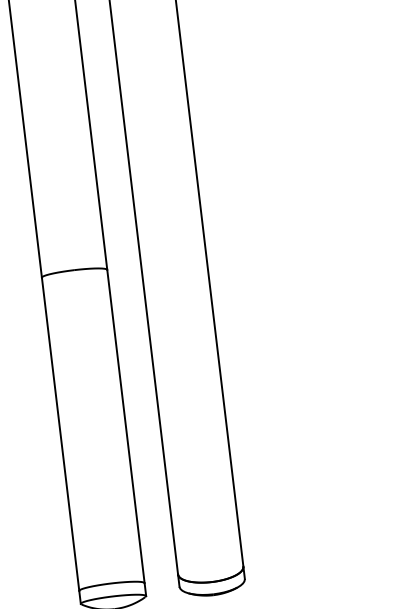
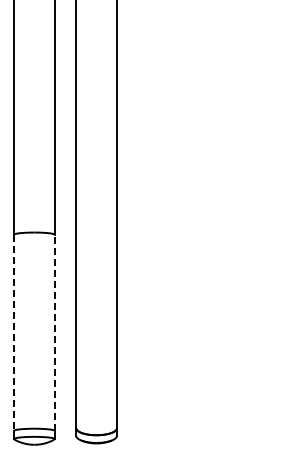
line: (125, 425) -> (54, 332), solid -> dashed
line: (59, 435) -> (13, 333), solid -> dashed

